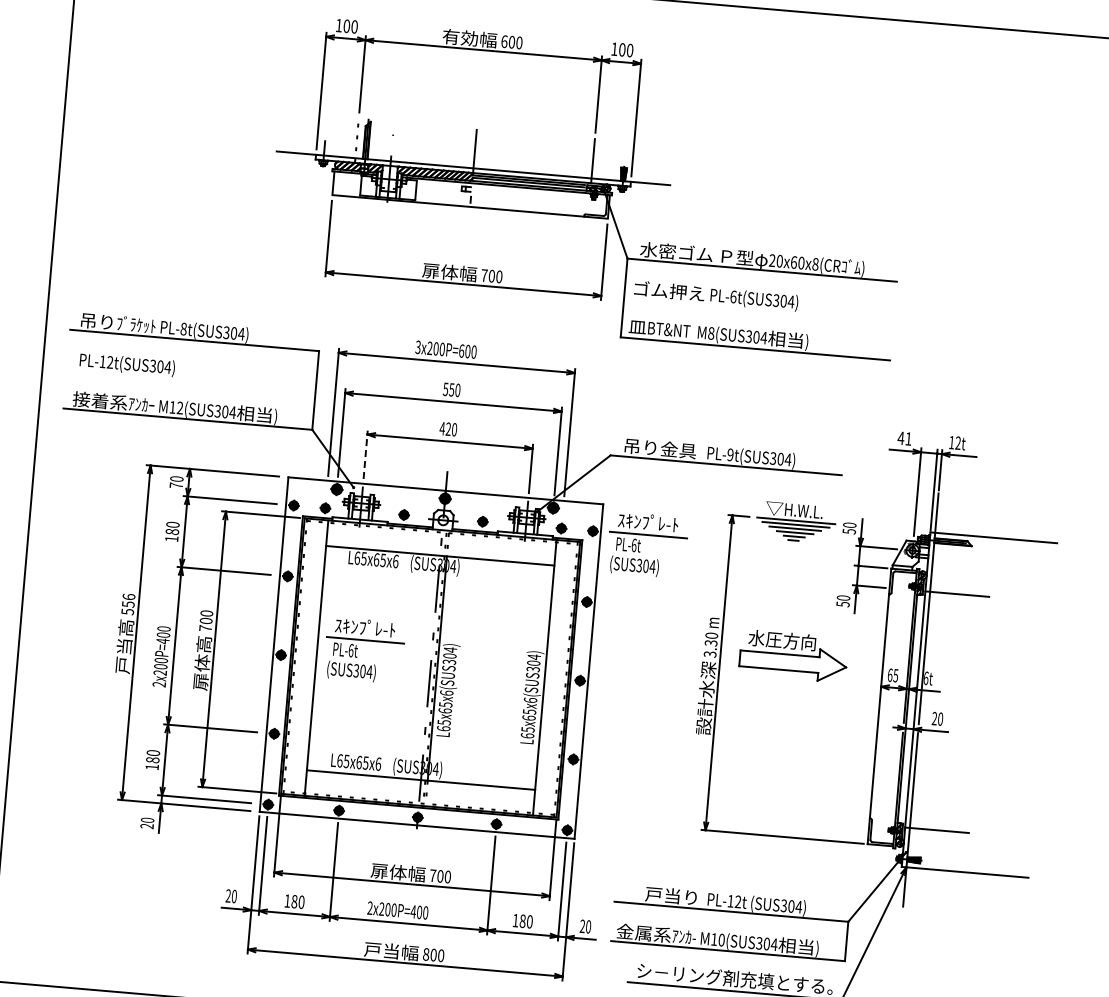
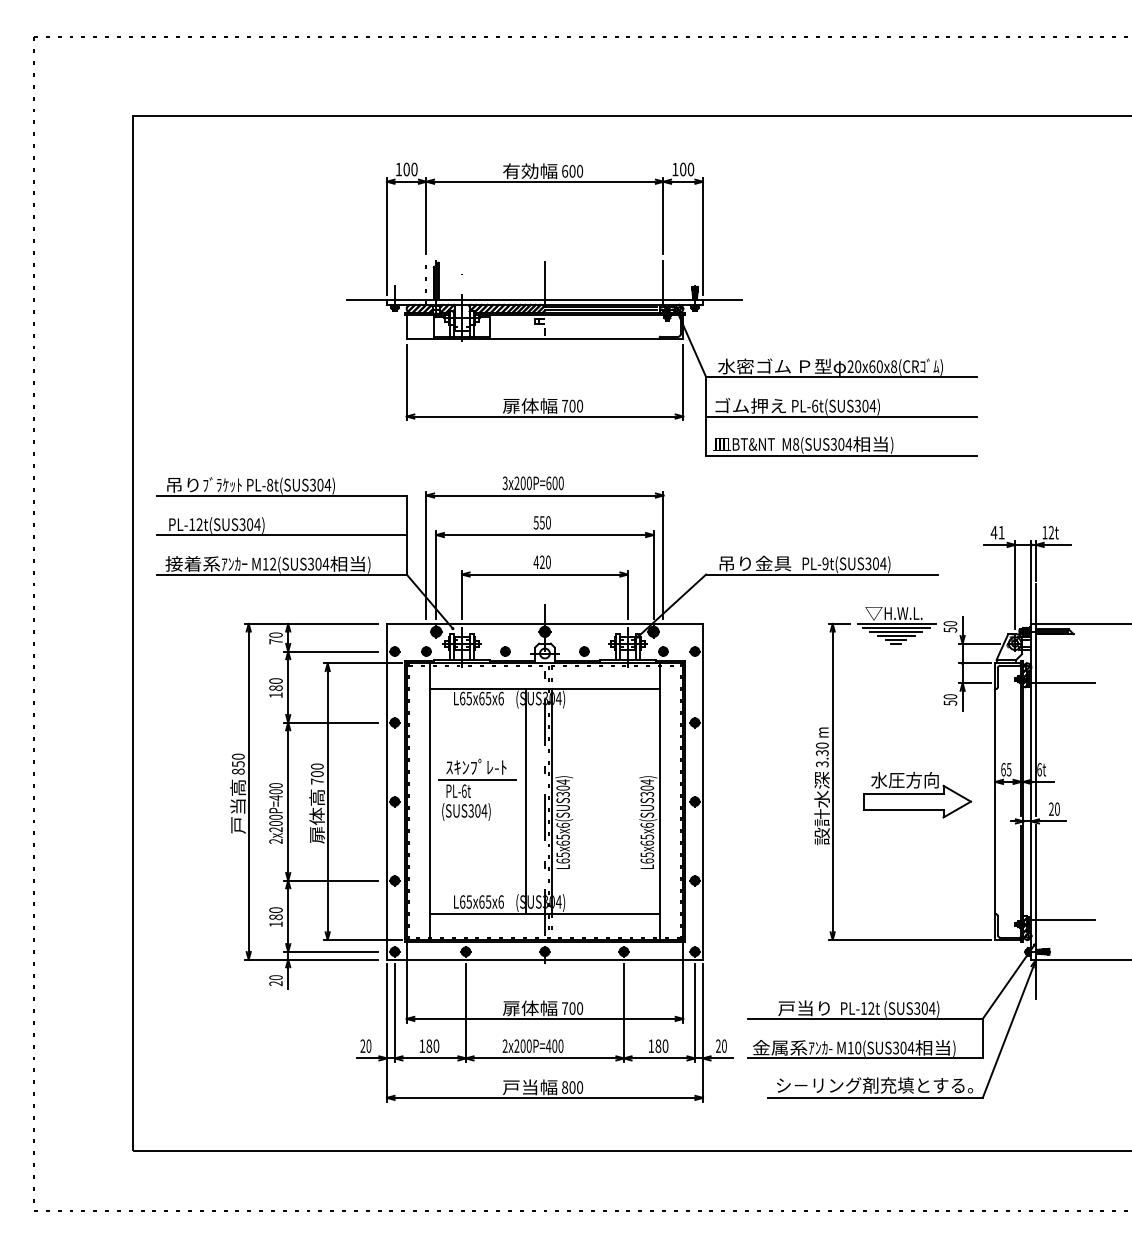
line: (759, 309) -> (841, 416), added
line: (190, 380) -> (281, 535), added
line: (366, 454) -> (462, 594), dashed -> solid
part: (640, 544) -> (743, 660), removed
text: (128, 603) -> (238, 763), 556 -> 850
part: (793, 655) -> (917, 794), moved
line: (412, 666) -> (526, 801), added

